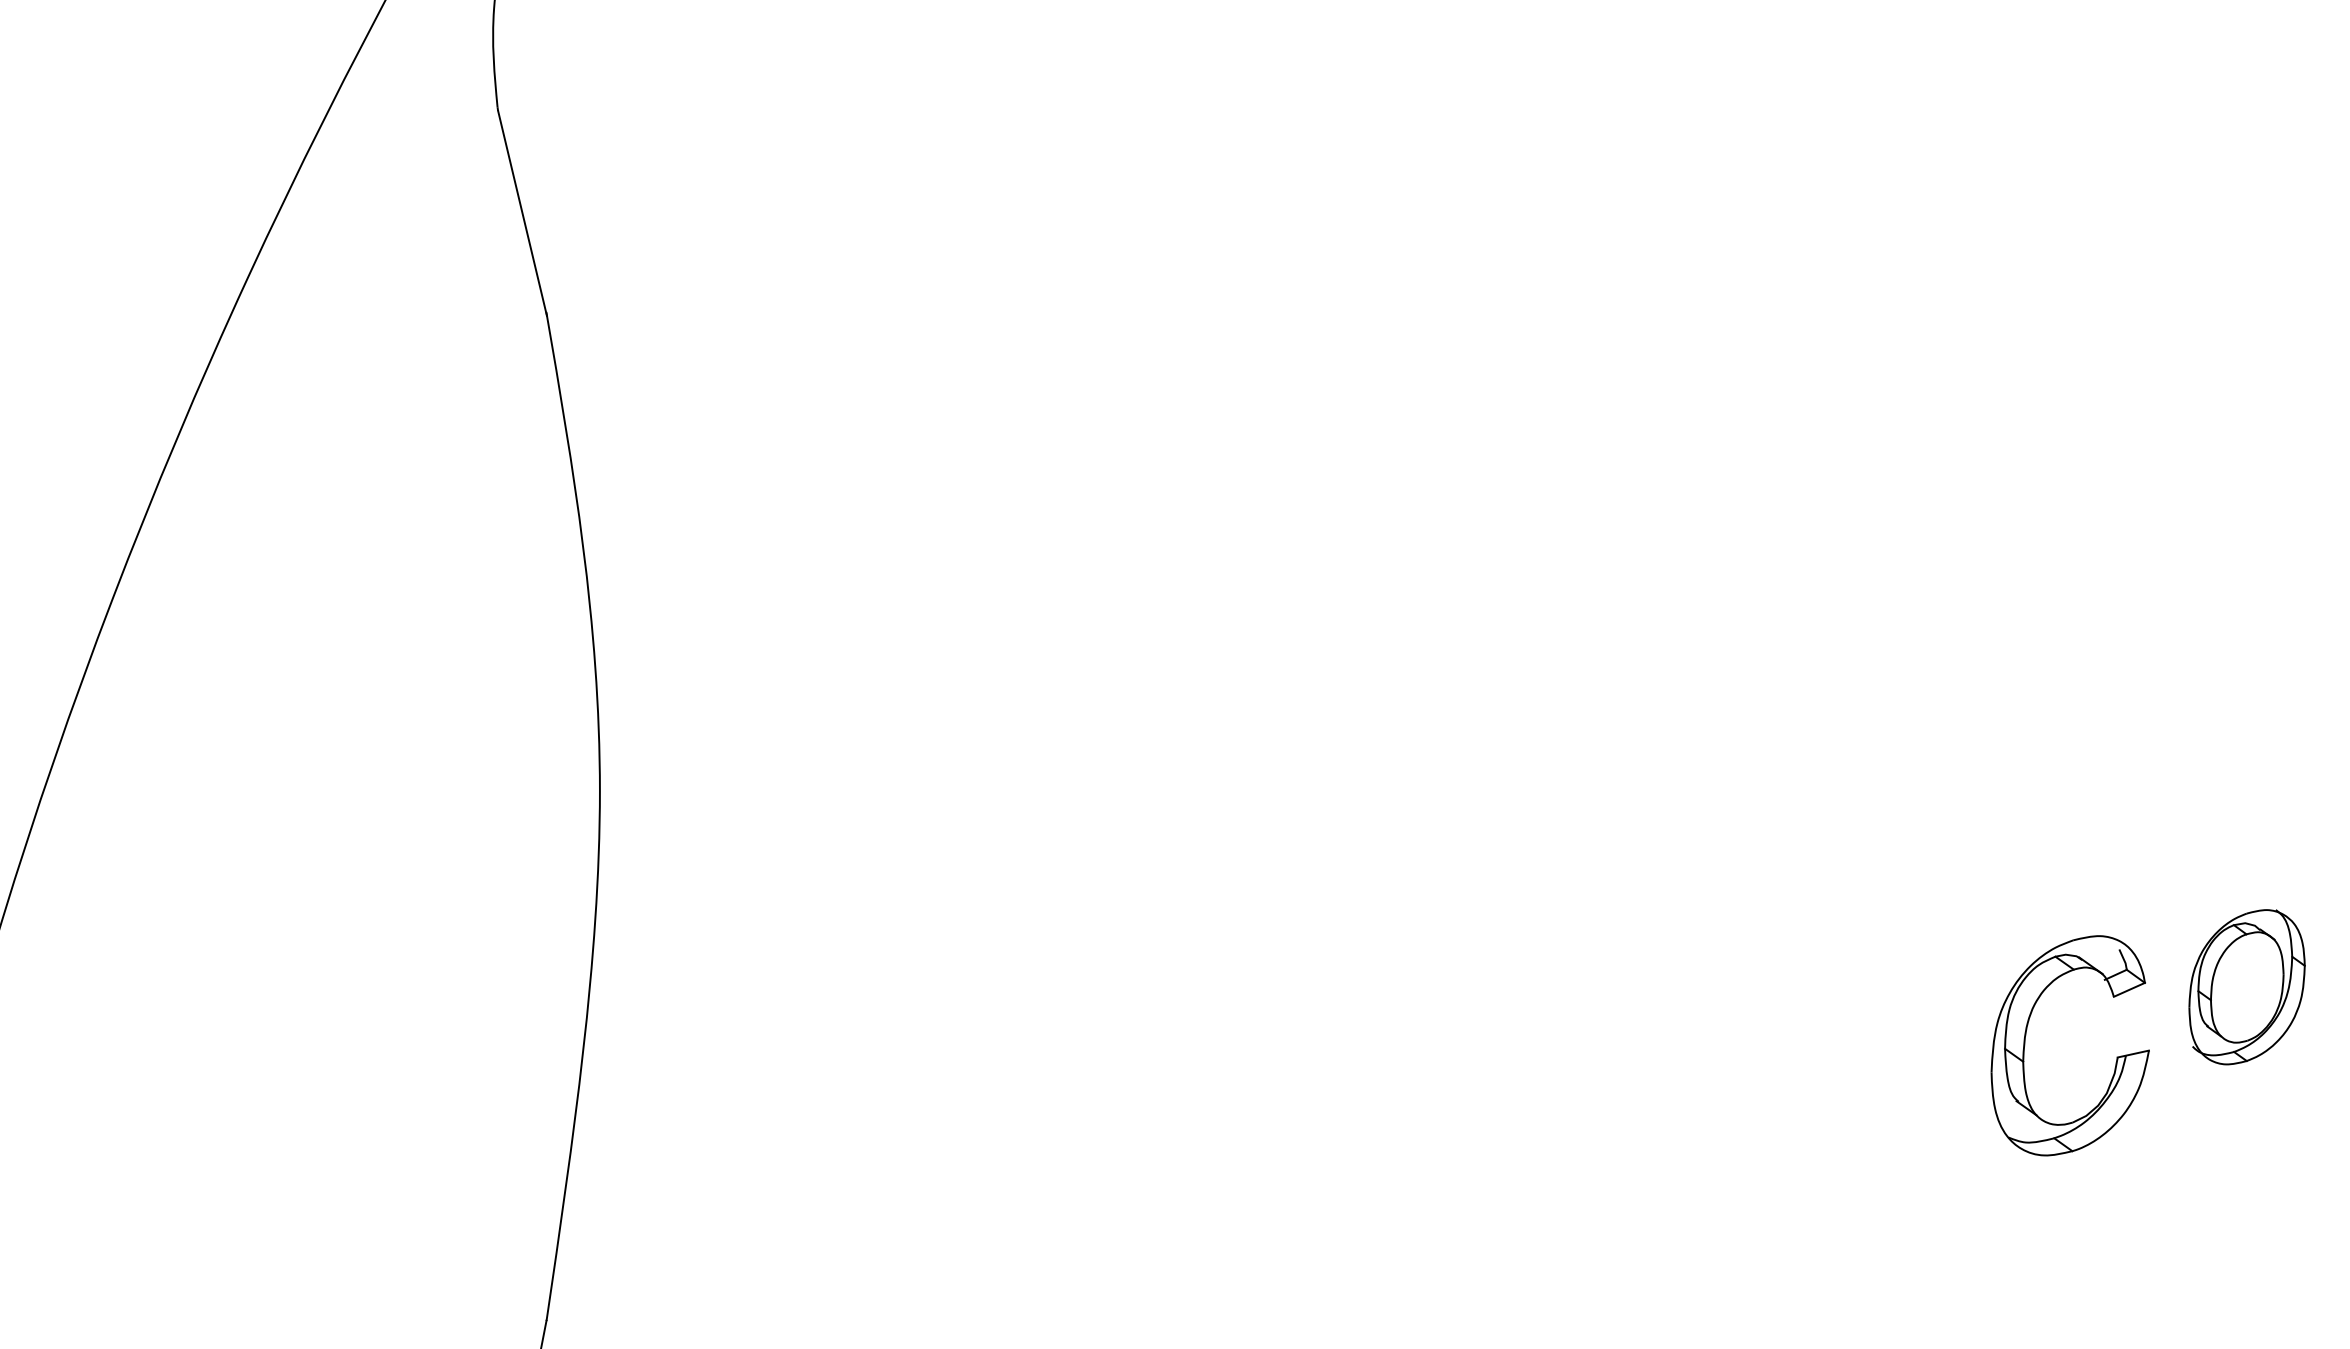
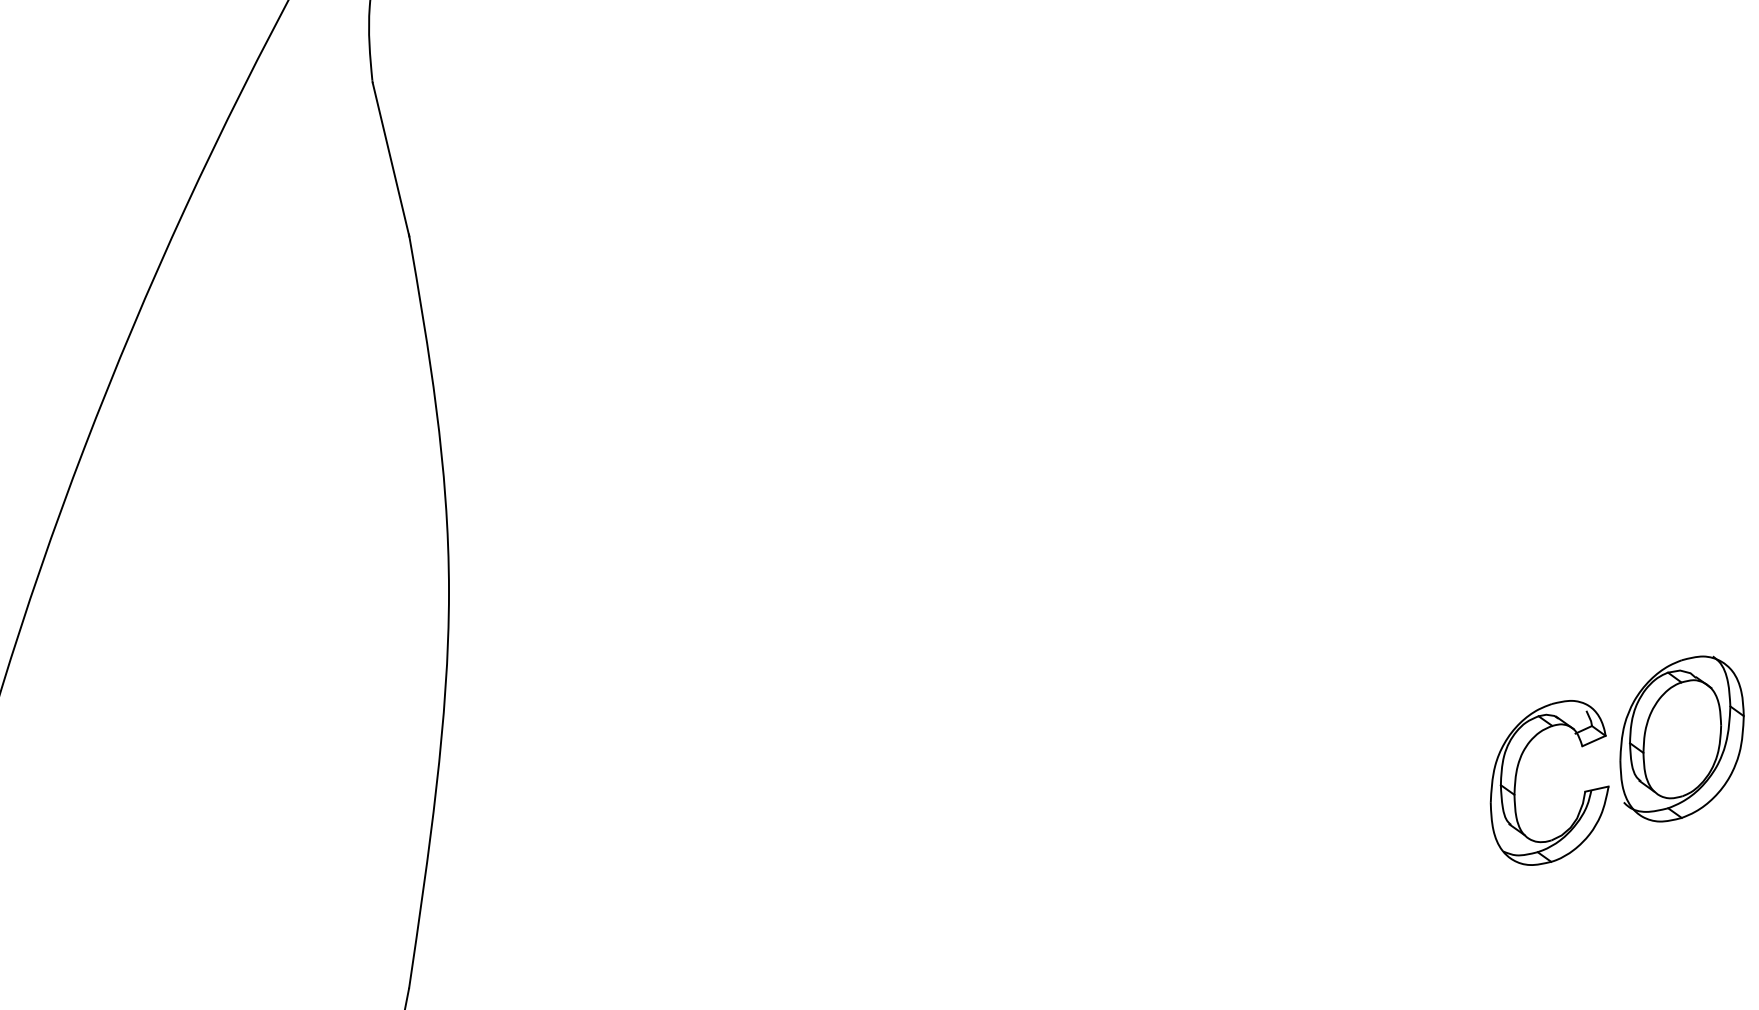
part: (2246, 987) -> (1681, 739), size x1.43

